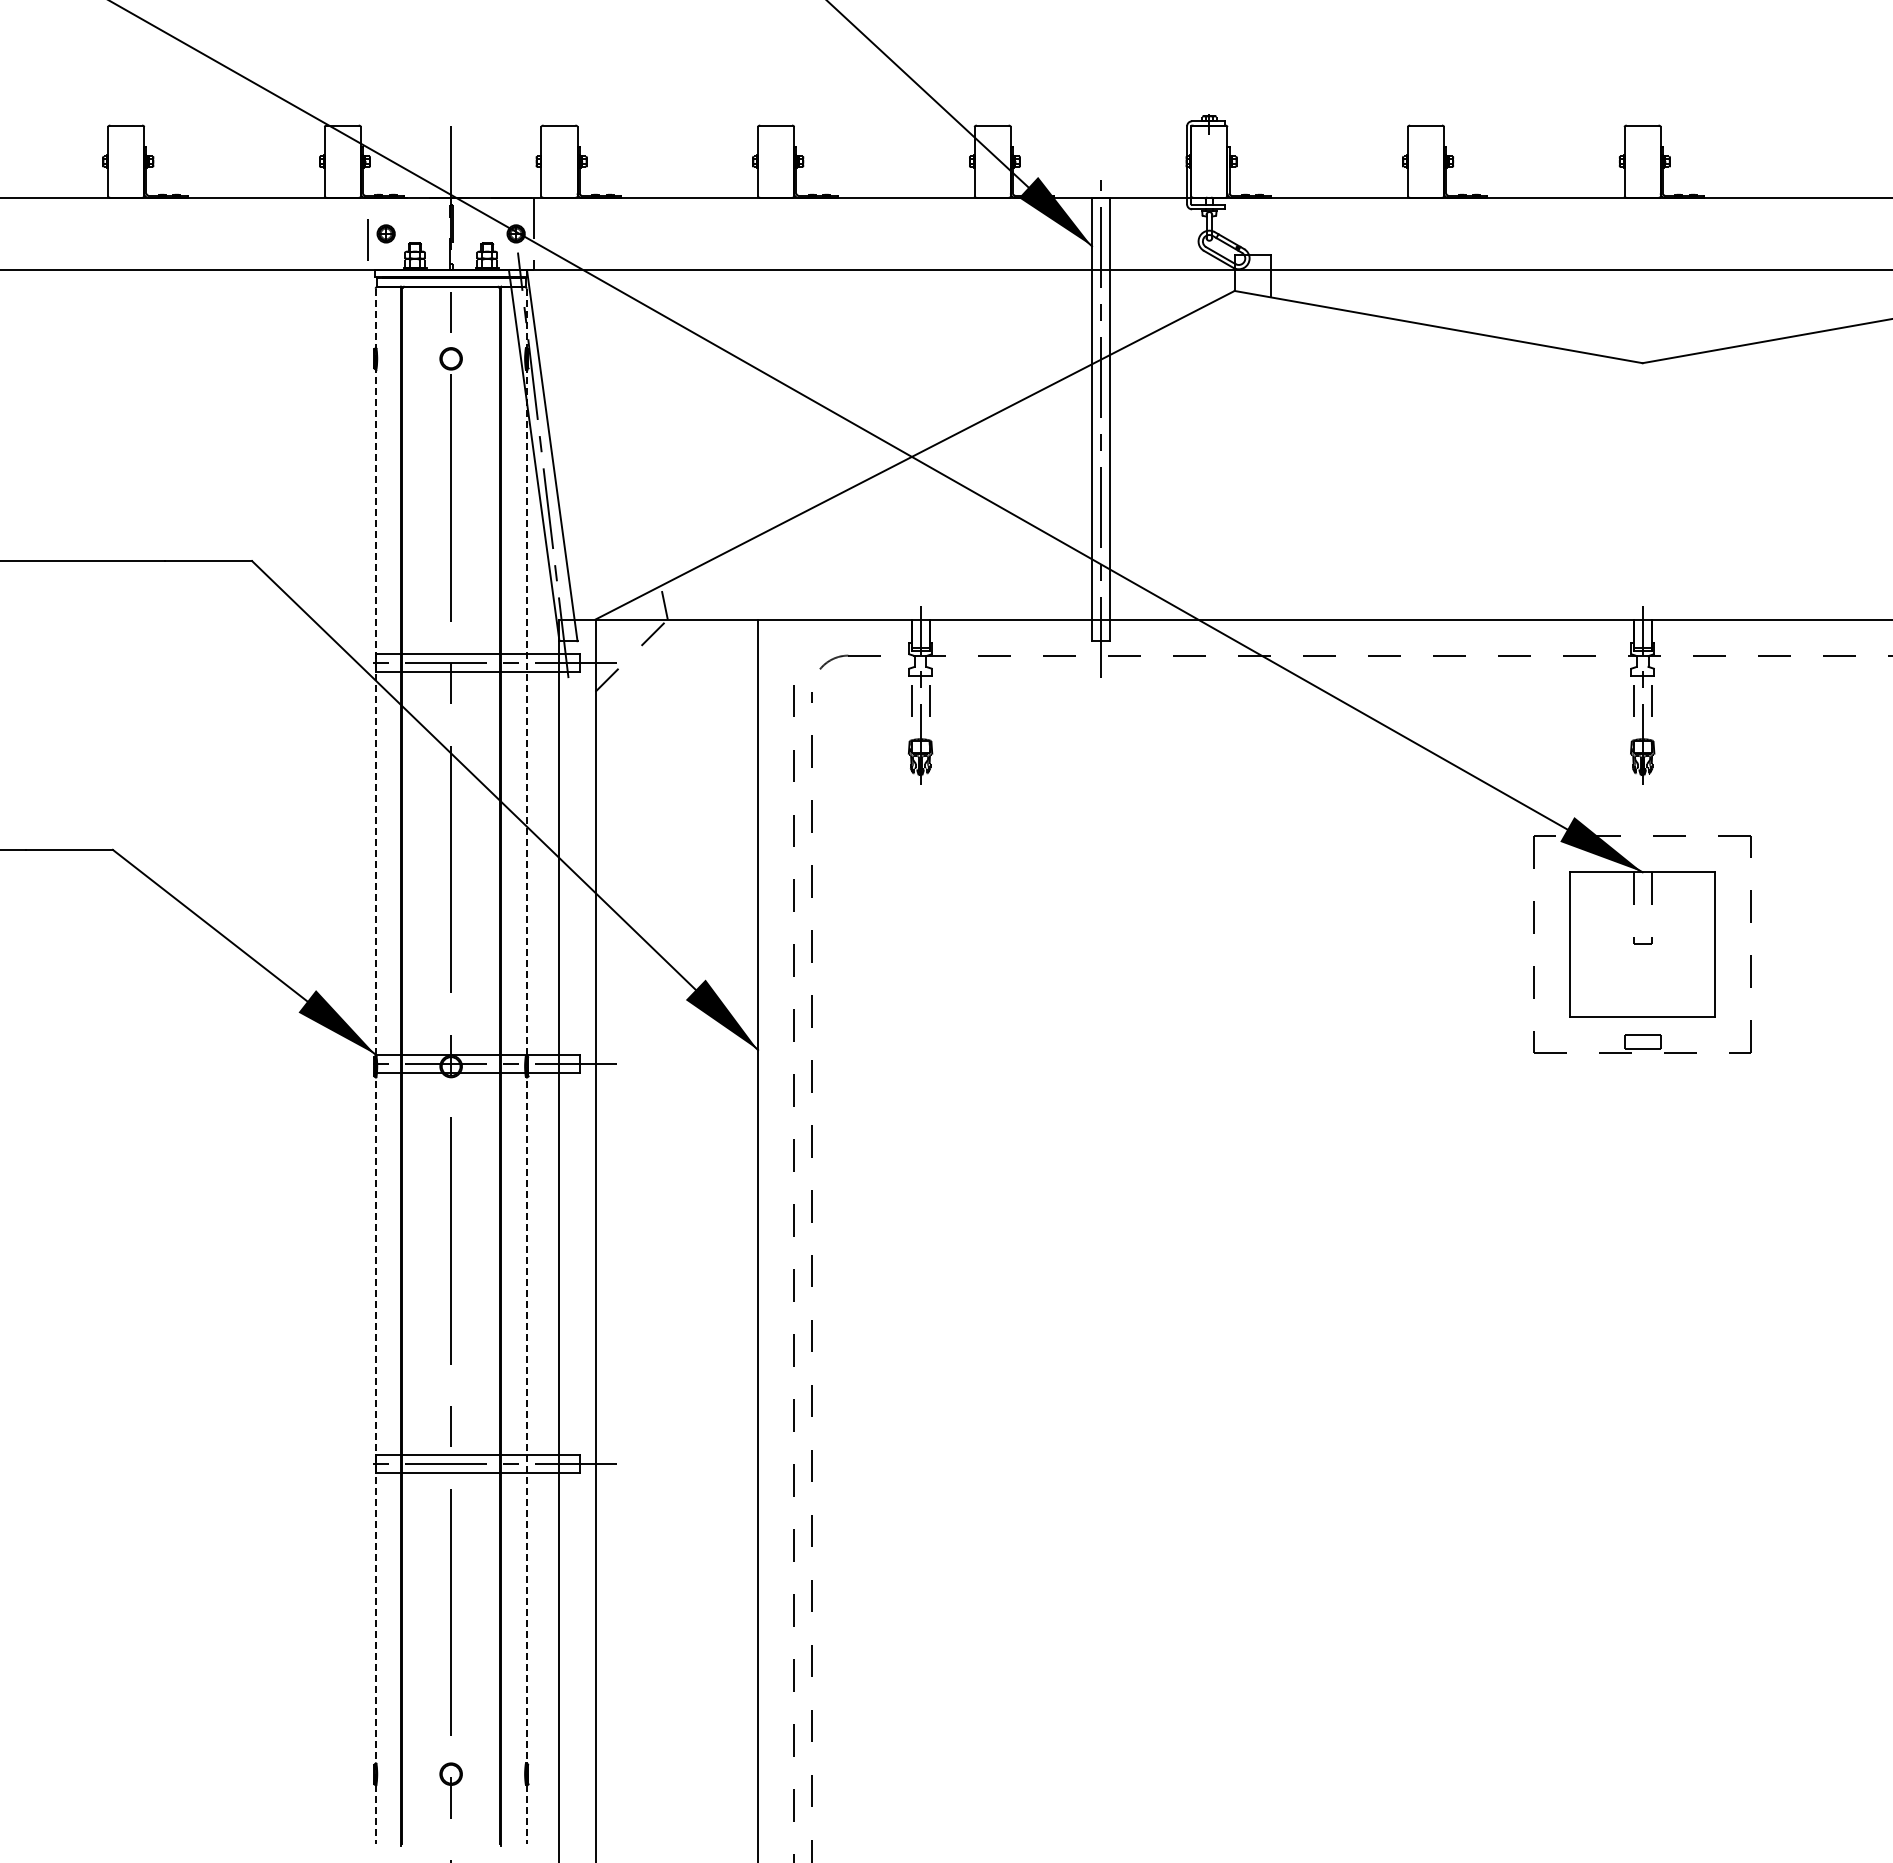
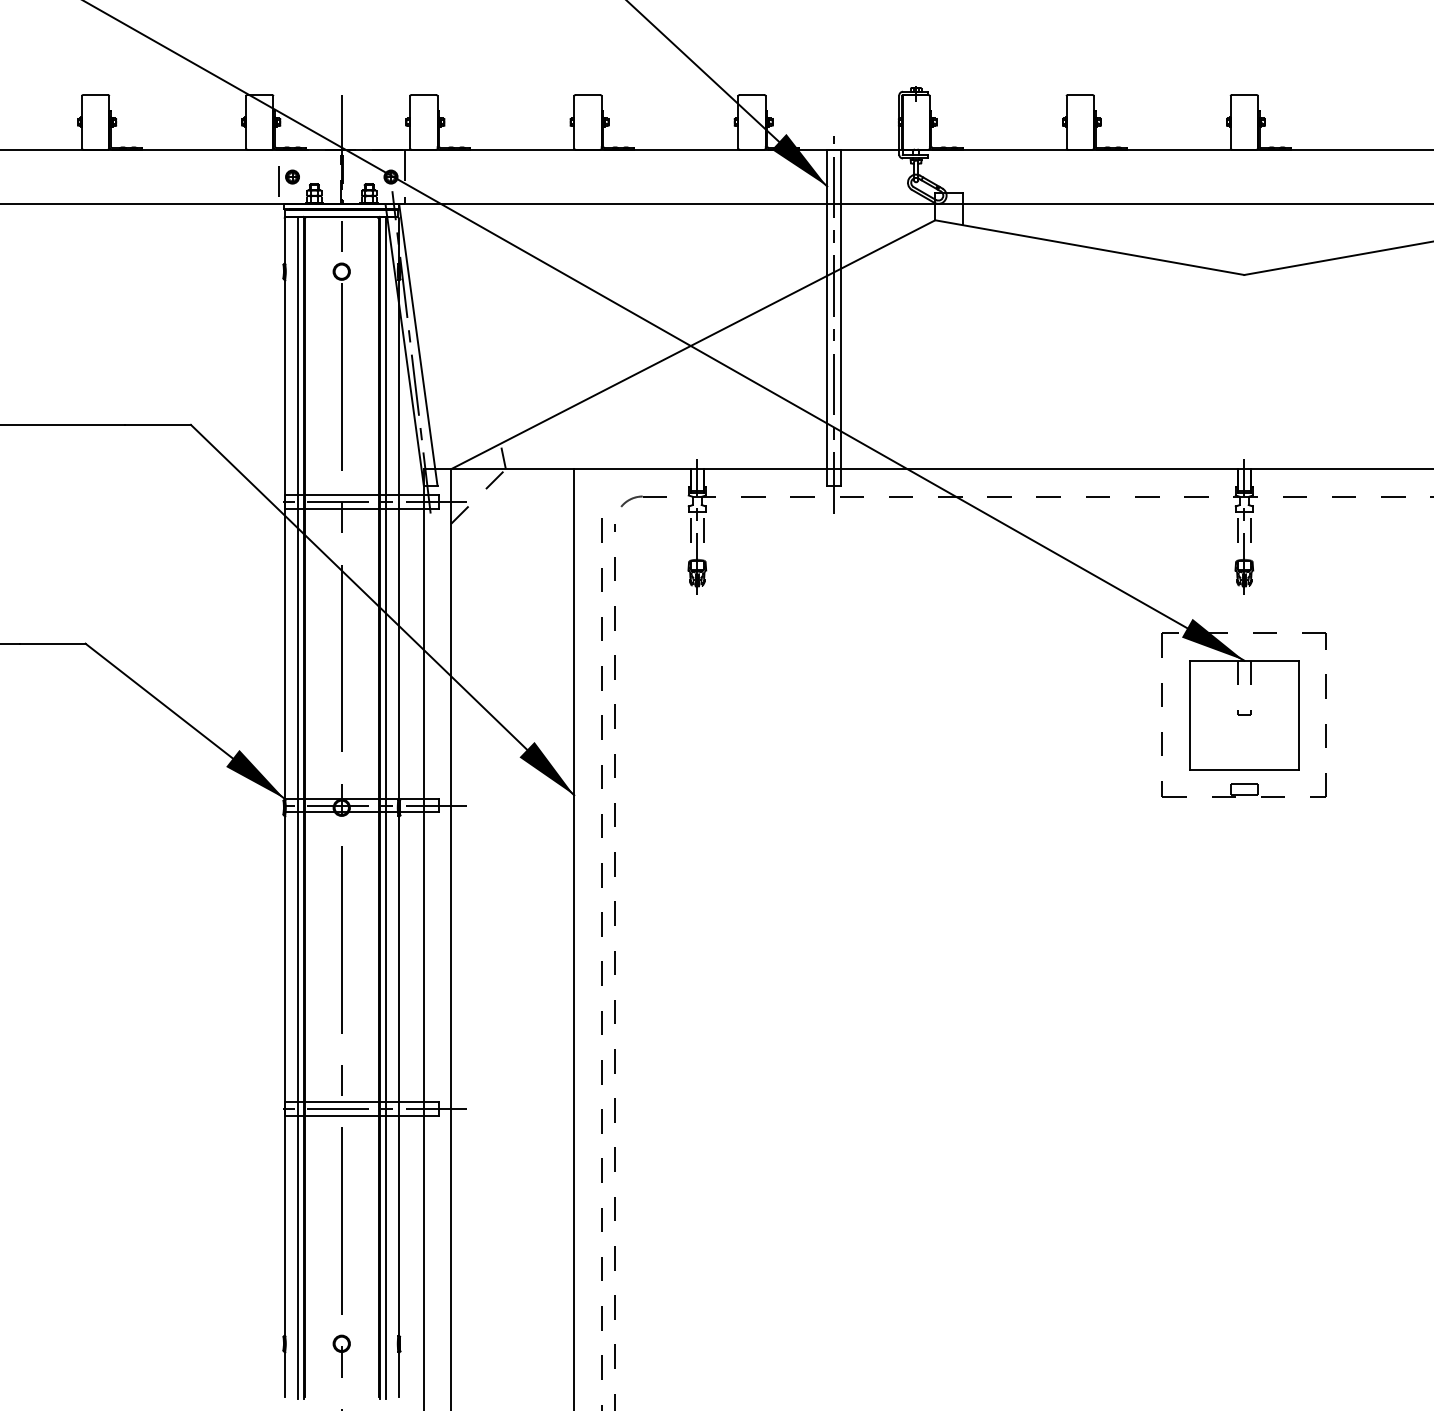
line: (375, 1066) -> (284, 807), dashed -> solid
line: (392, 1066) -> (297, 807), added
line: (509, 1066) -> (385, 807), added
line: (526, 1066) -> (398, 807), dashed -> solid

